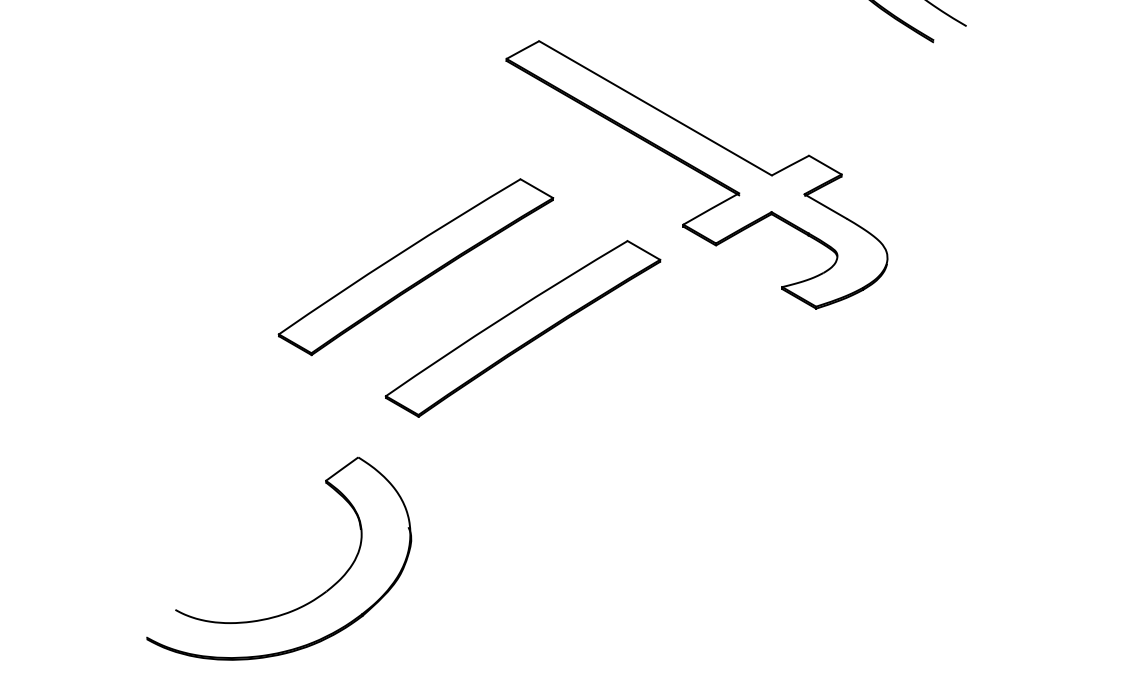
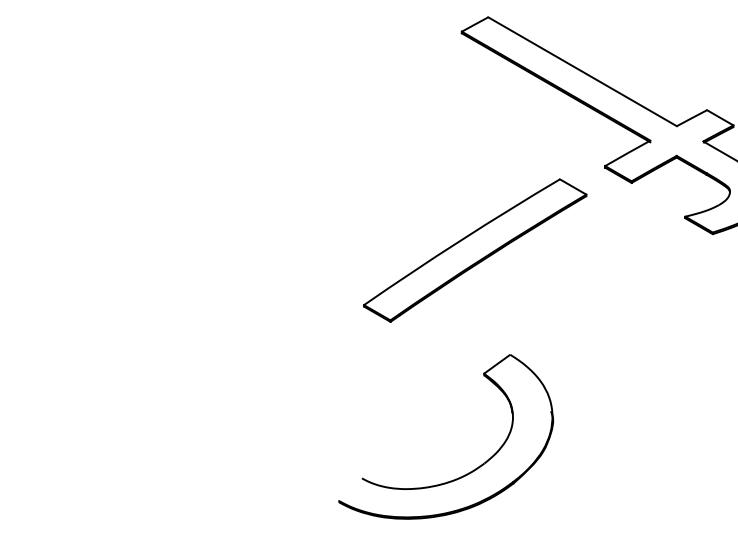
part: (415, 267) -> (387, 200), removed
part: (307, 602) -> (469, 472), moved

